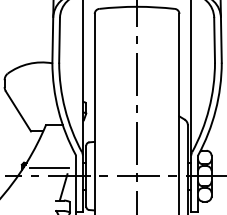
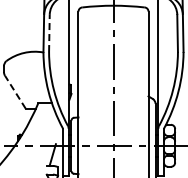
line: (59, 40) -> (49, 33), solid -> dashed
line: (18, 111) -> (15, 92), solid -> dashed
line: (50, 167) -> (41, 138), removed

